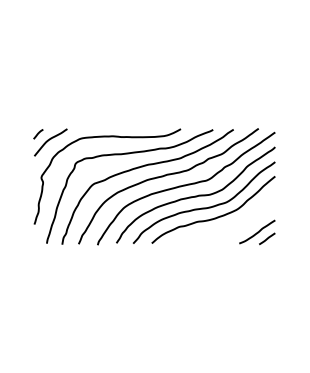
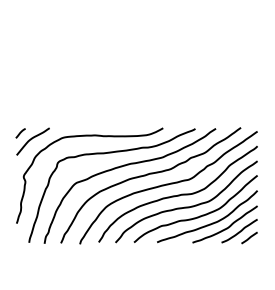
part: (227, 224) -> (209, 223), added

